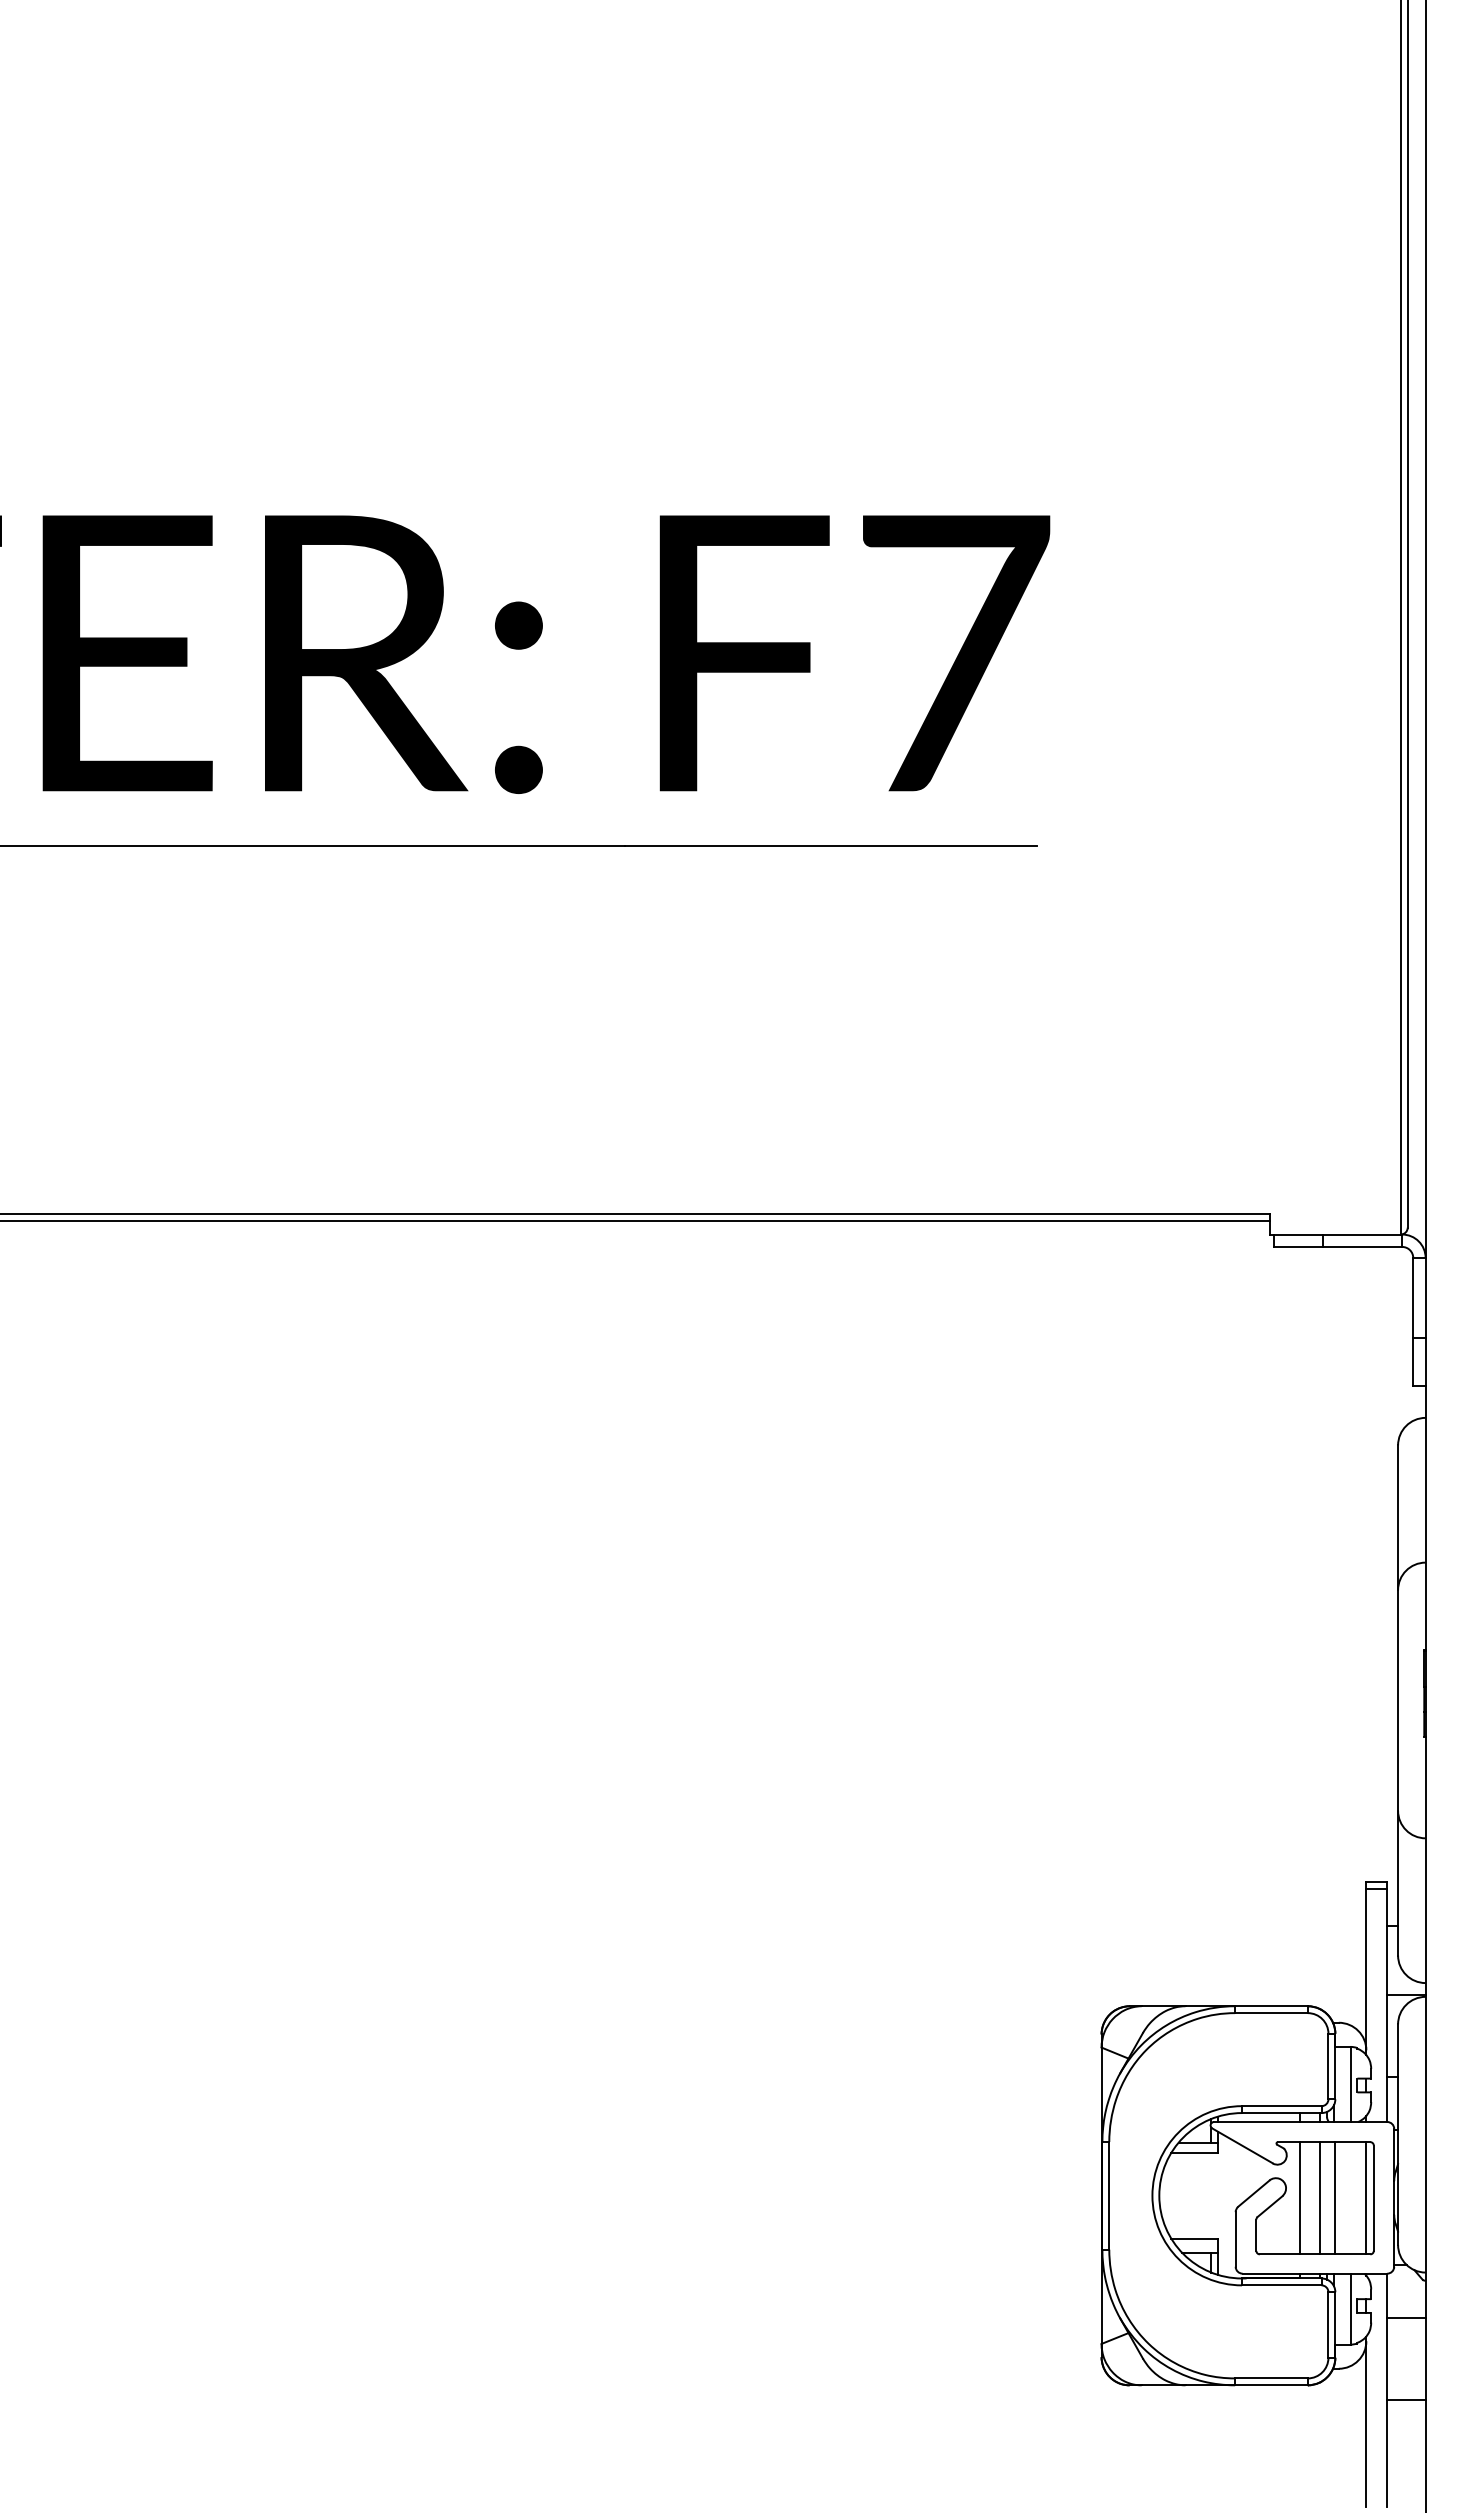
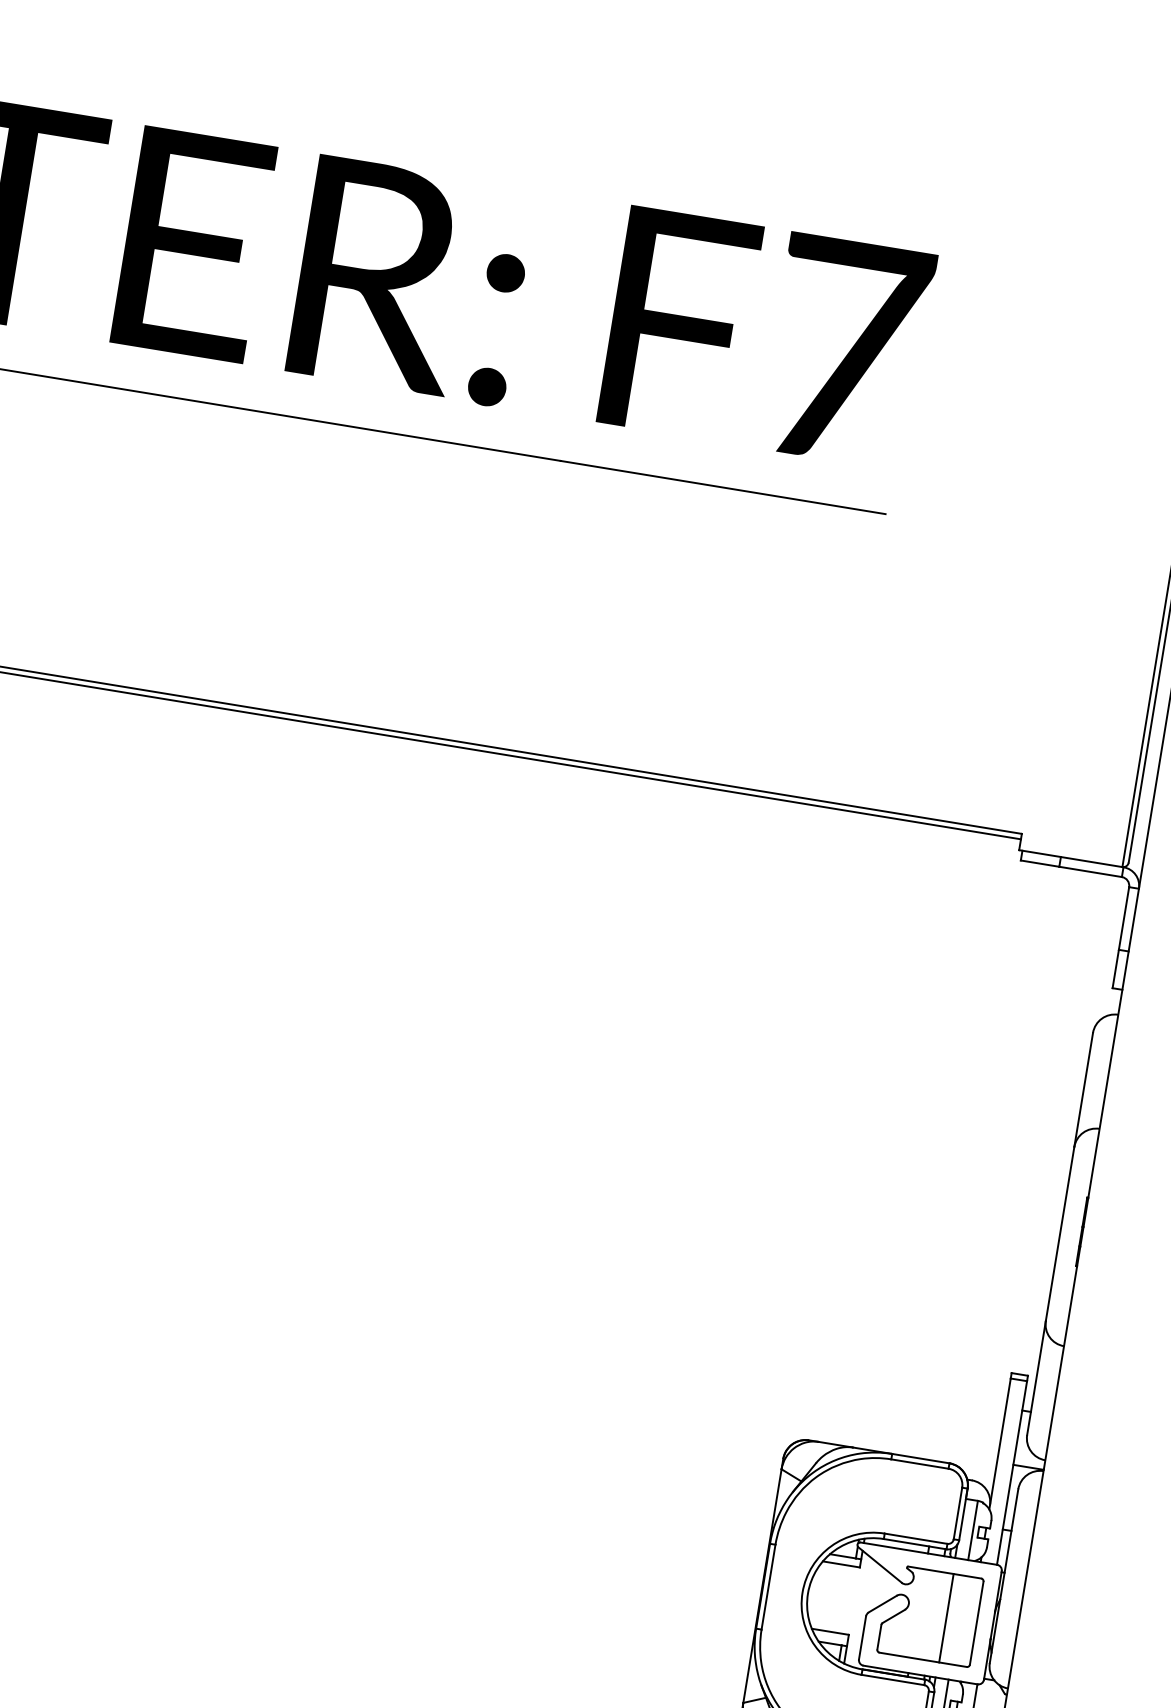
line: (1299, 2198) -> (918, 1613), removed
line: (1320, 2198) -> (934, 1616), removed
line: (1366, 2198) -> (970, 1622), removed

